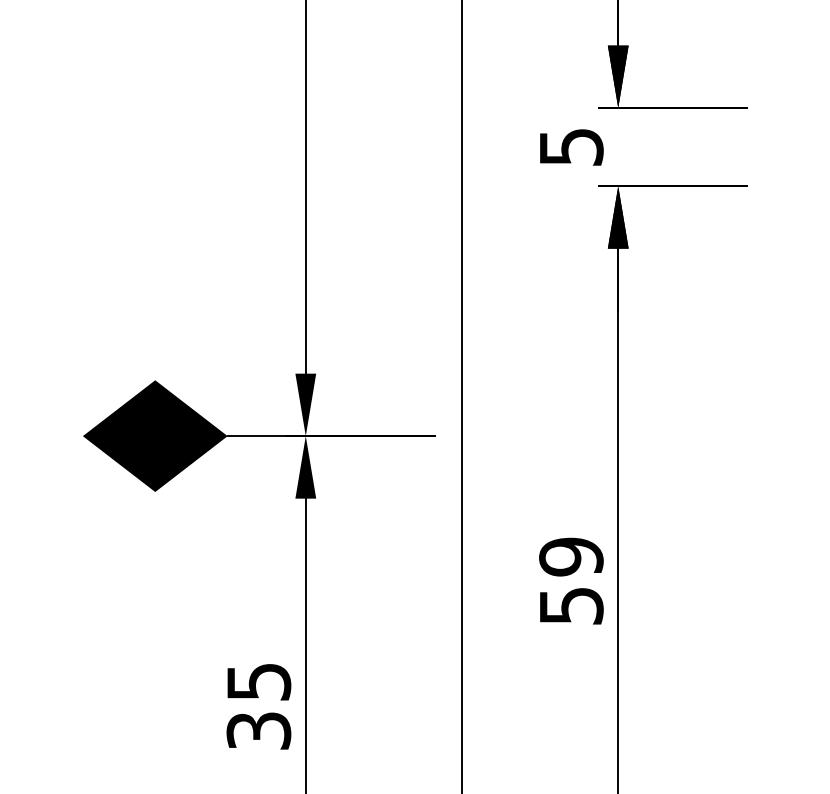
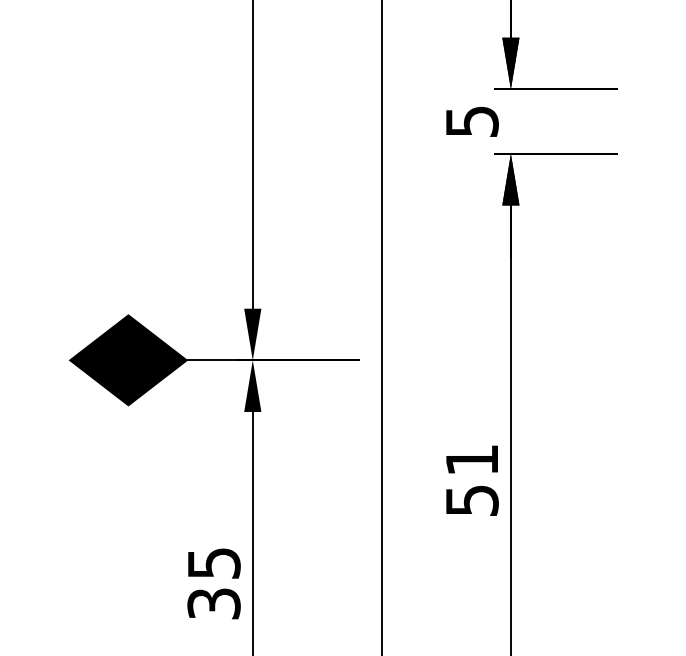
text: (570, 557) -> (471, 460), 59 -> 51

